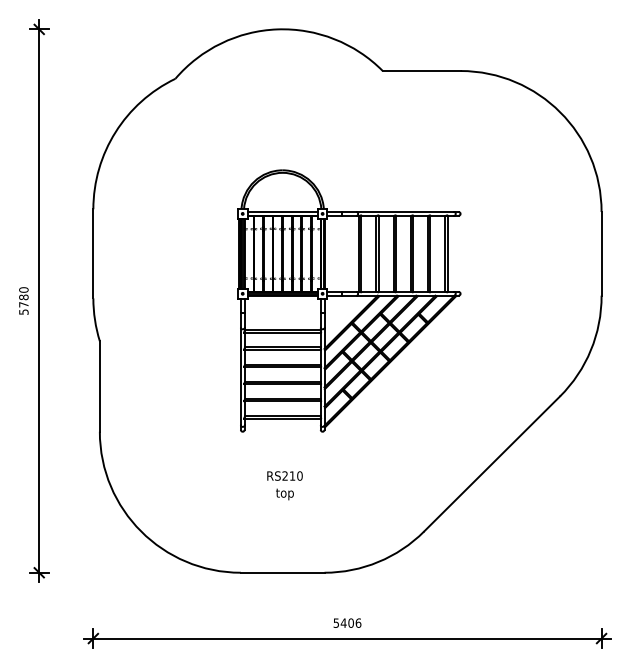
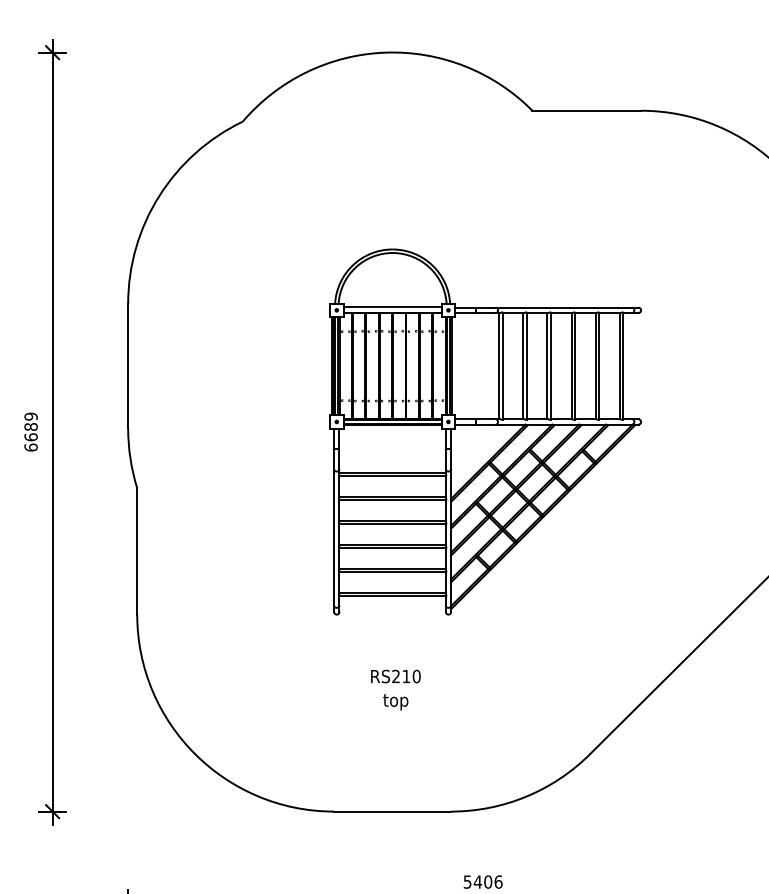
text: (23, 300) -> (30, 431), 5780 -> 6689

